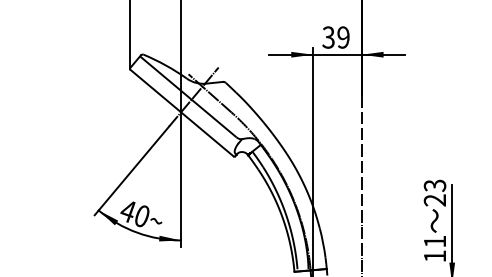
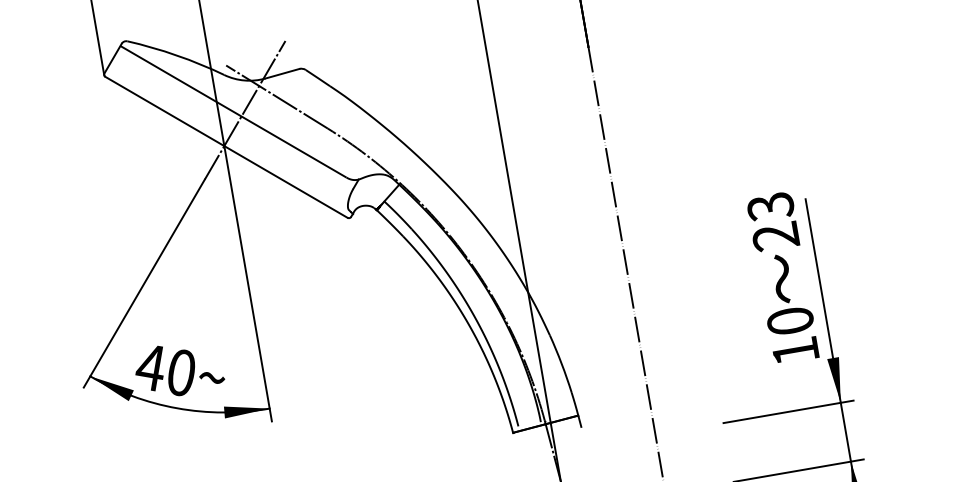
text: (434, 241) -> (789, 321), 11 -> 10

